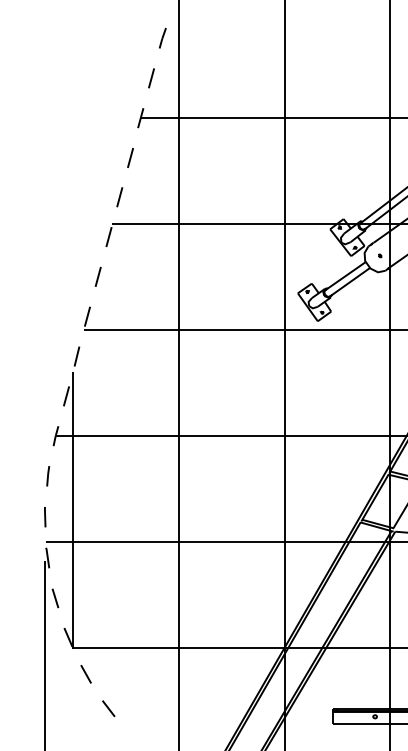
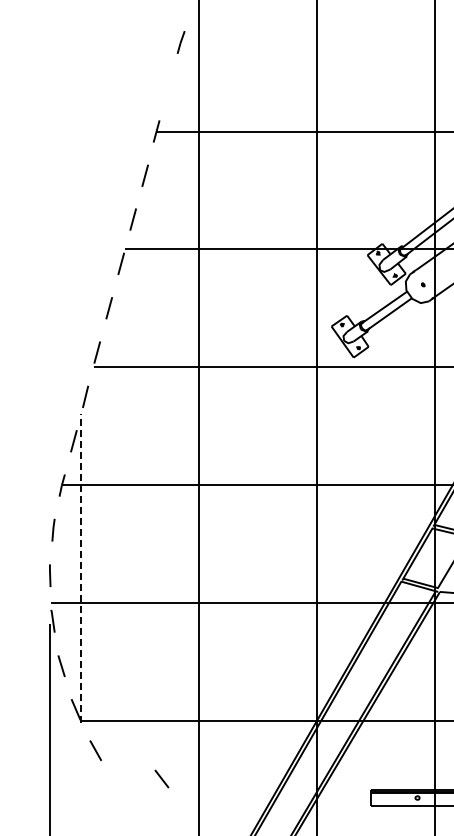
line: (151, 78) -> (168, 87), removed
line: (73, 509) -> (81, 567), solid -> dashed
line: (108, 708) -> (161, 778), moved

